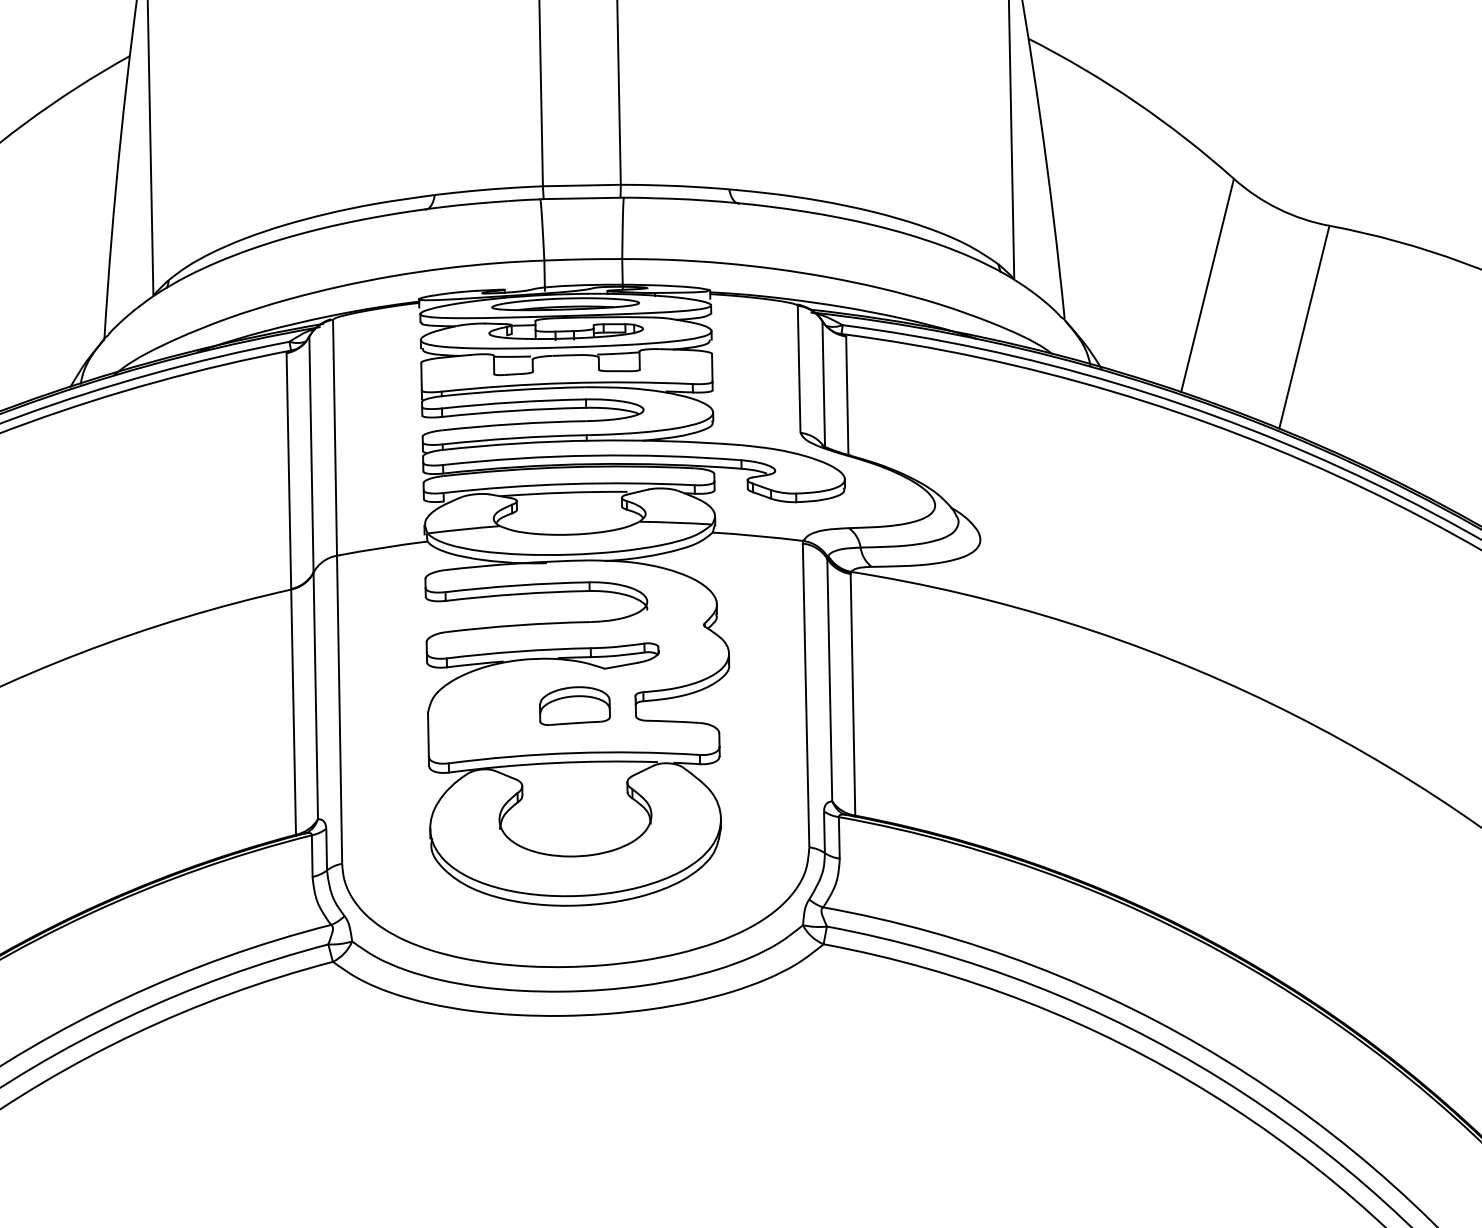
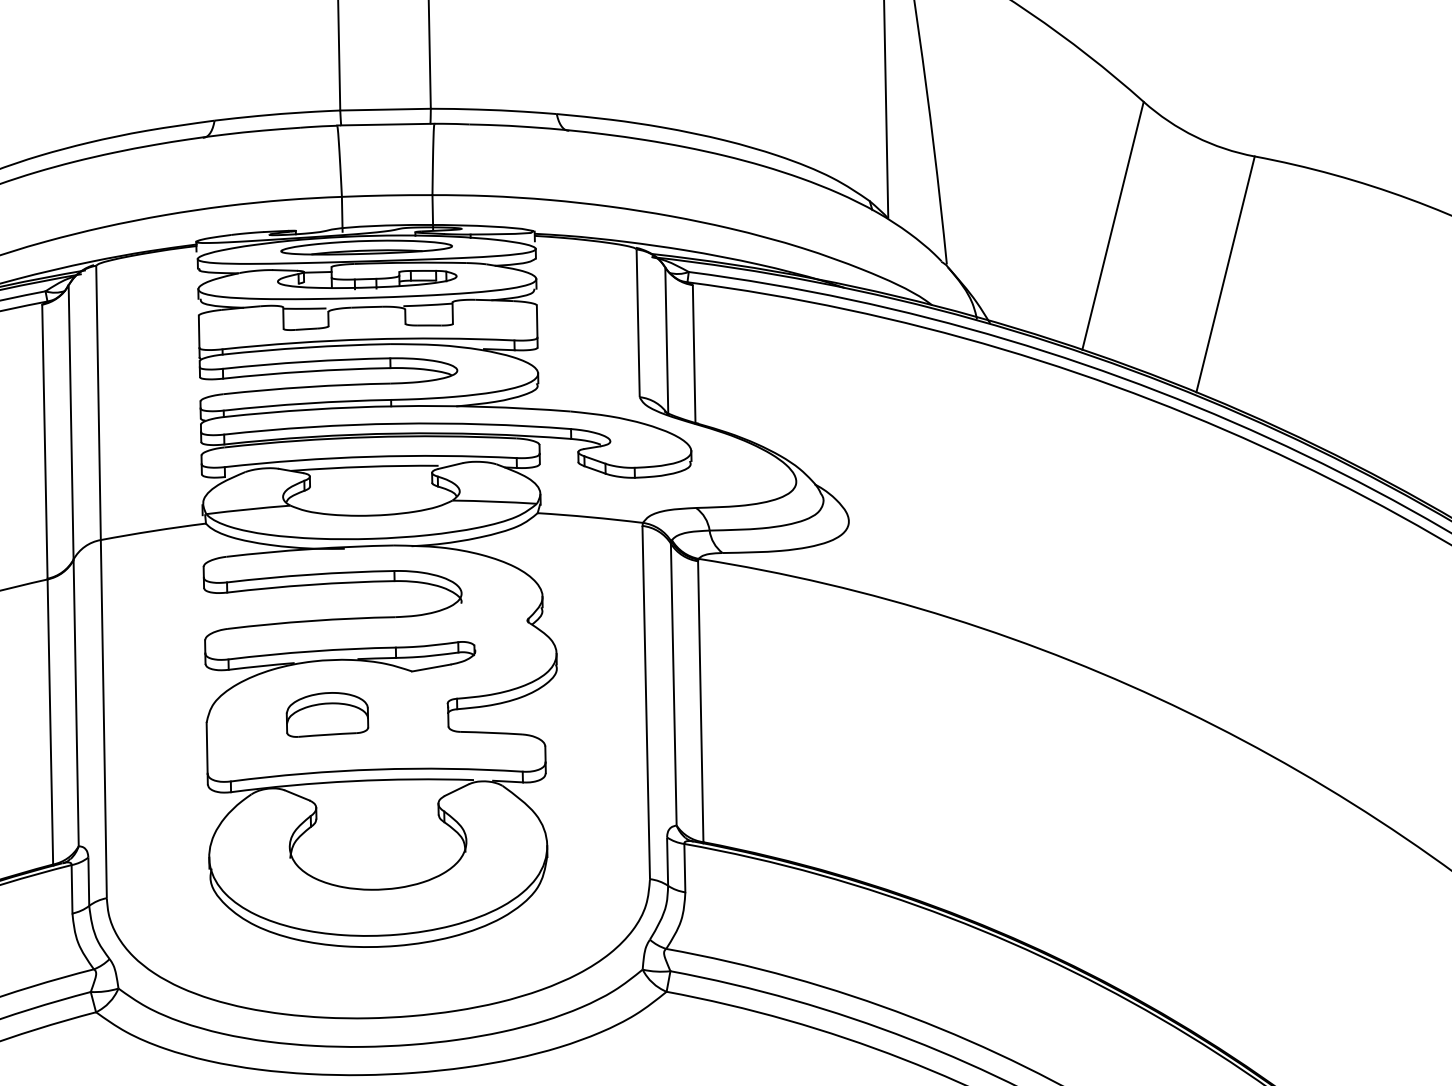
part: (574, 705) -> (326, 714), moved

